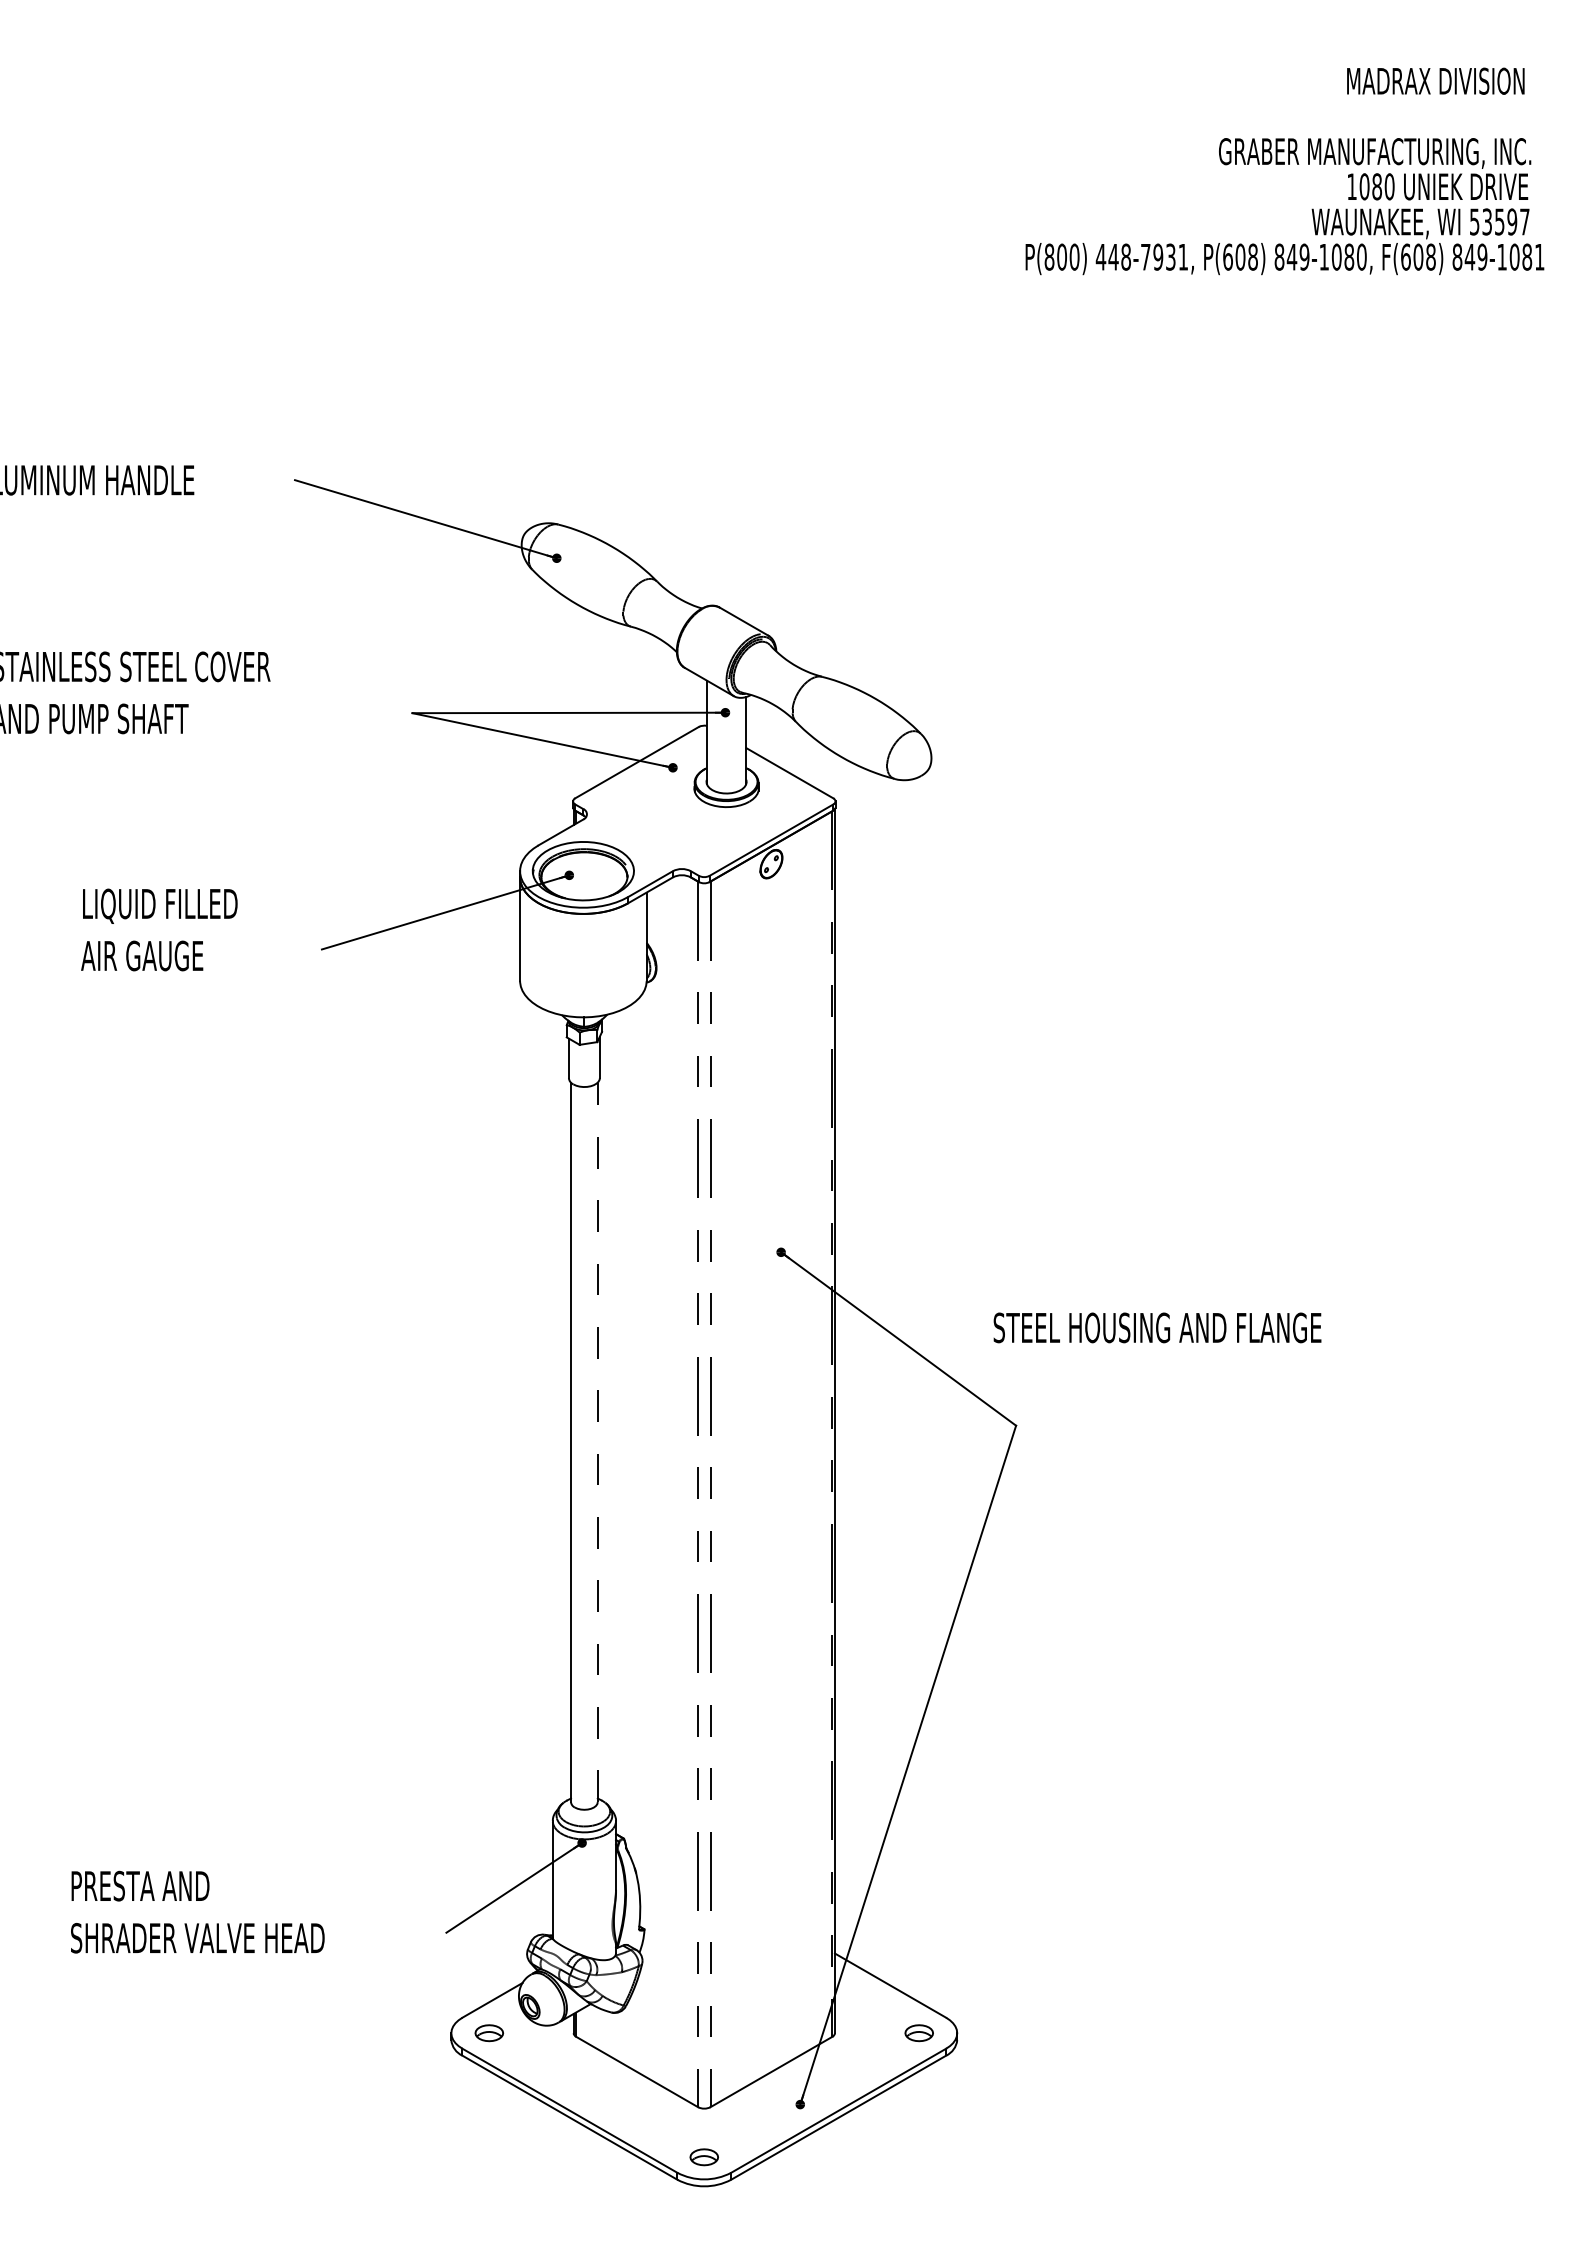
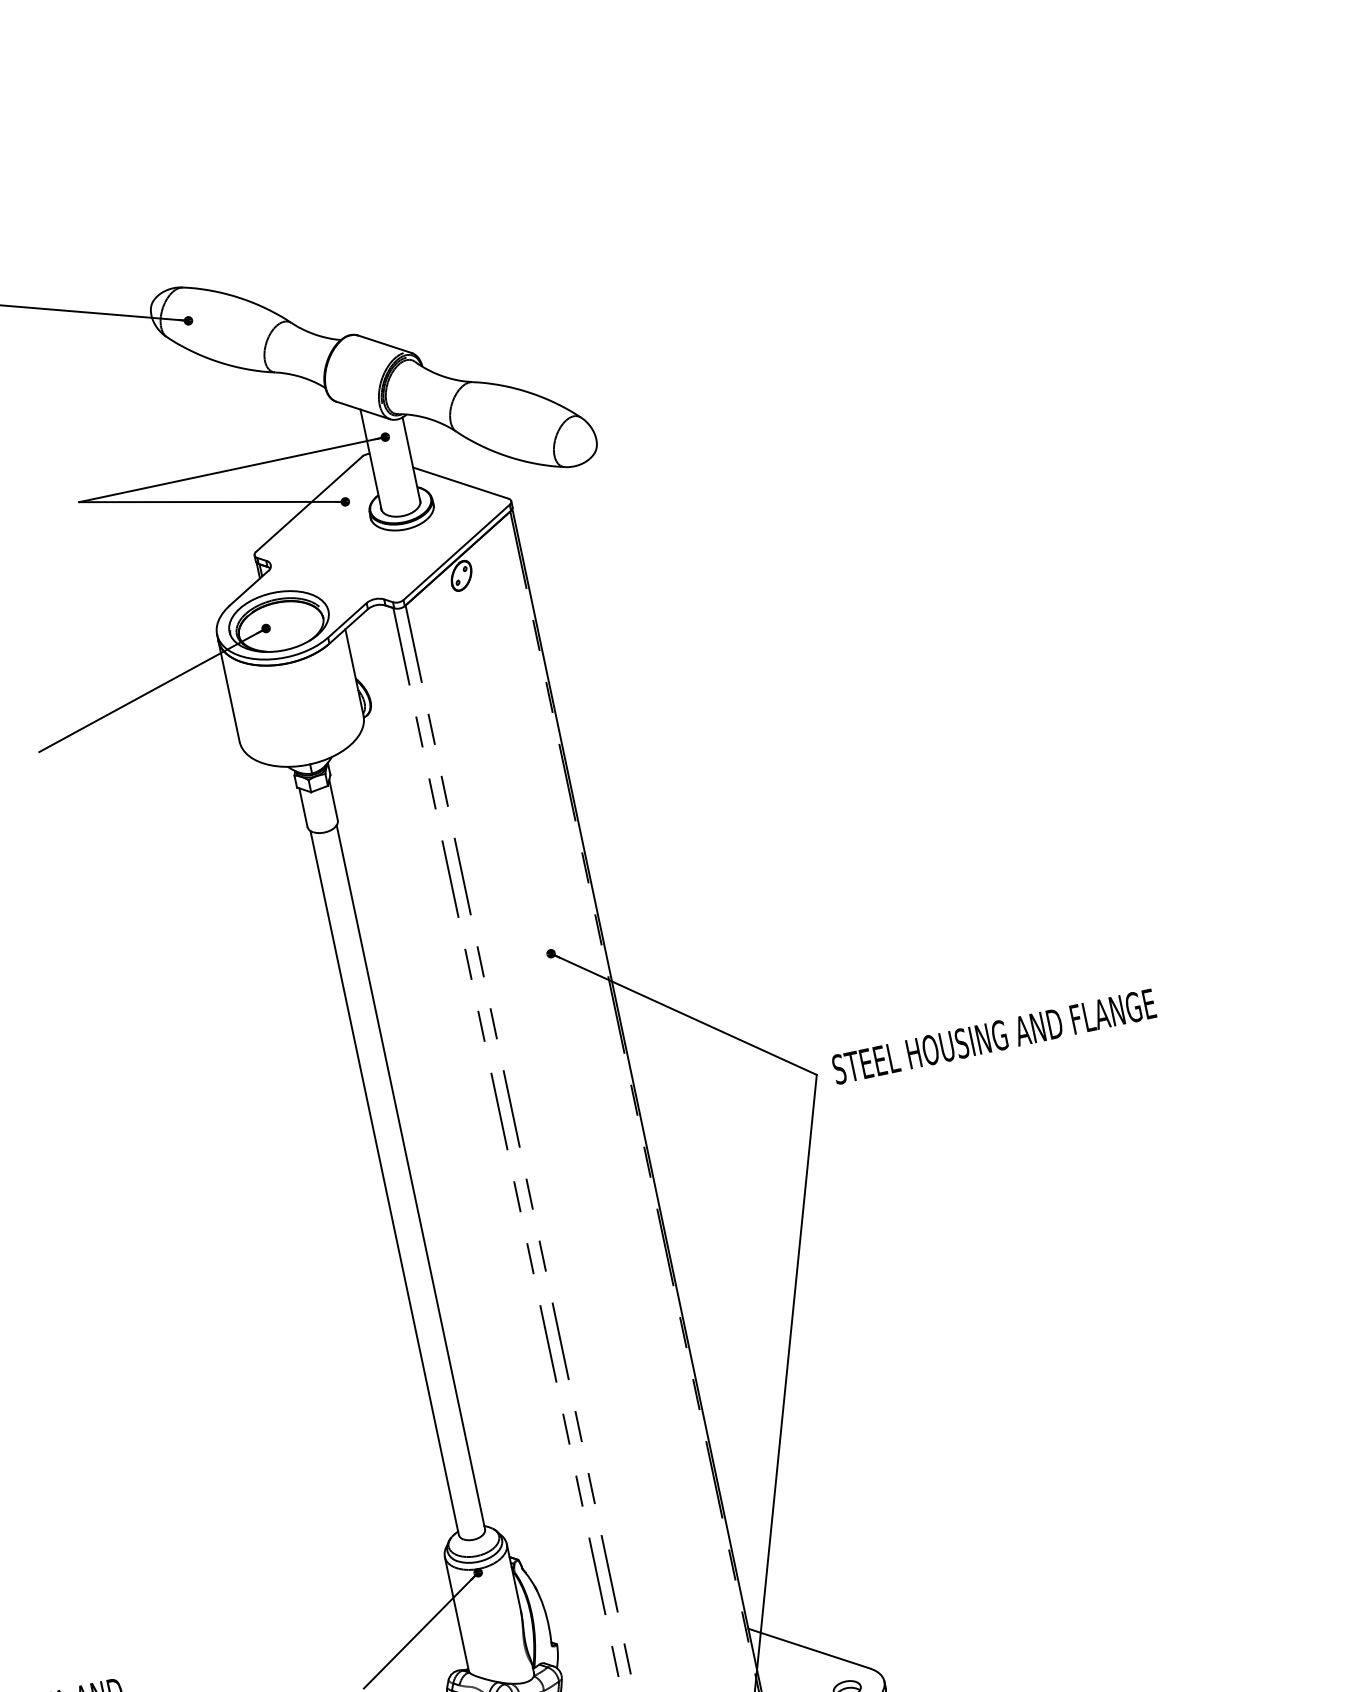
text: (1157, 1327) -> (994, 1036), moved
line: (597, 1442) -> (410, 1177), dashed -> solid

